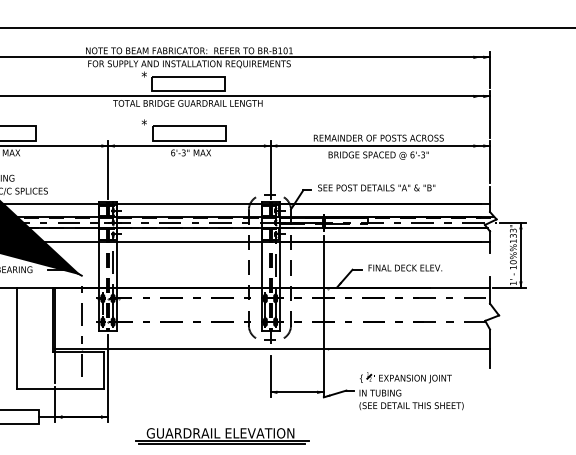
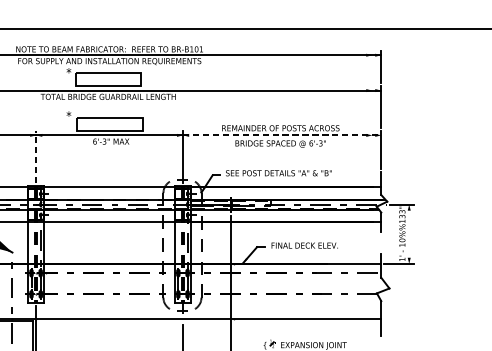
line: (380, 146) -> (282, 135), solid -> dashed
line: (108, 169) -> (36, 156), solid -> dashed
line: (520, 255) -> (408, 234), removed

